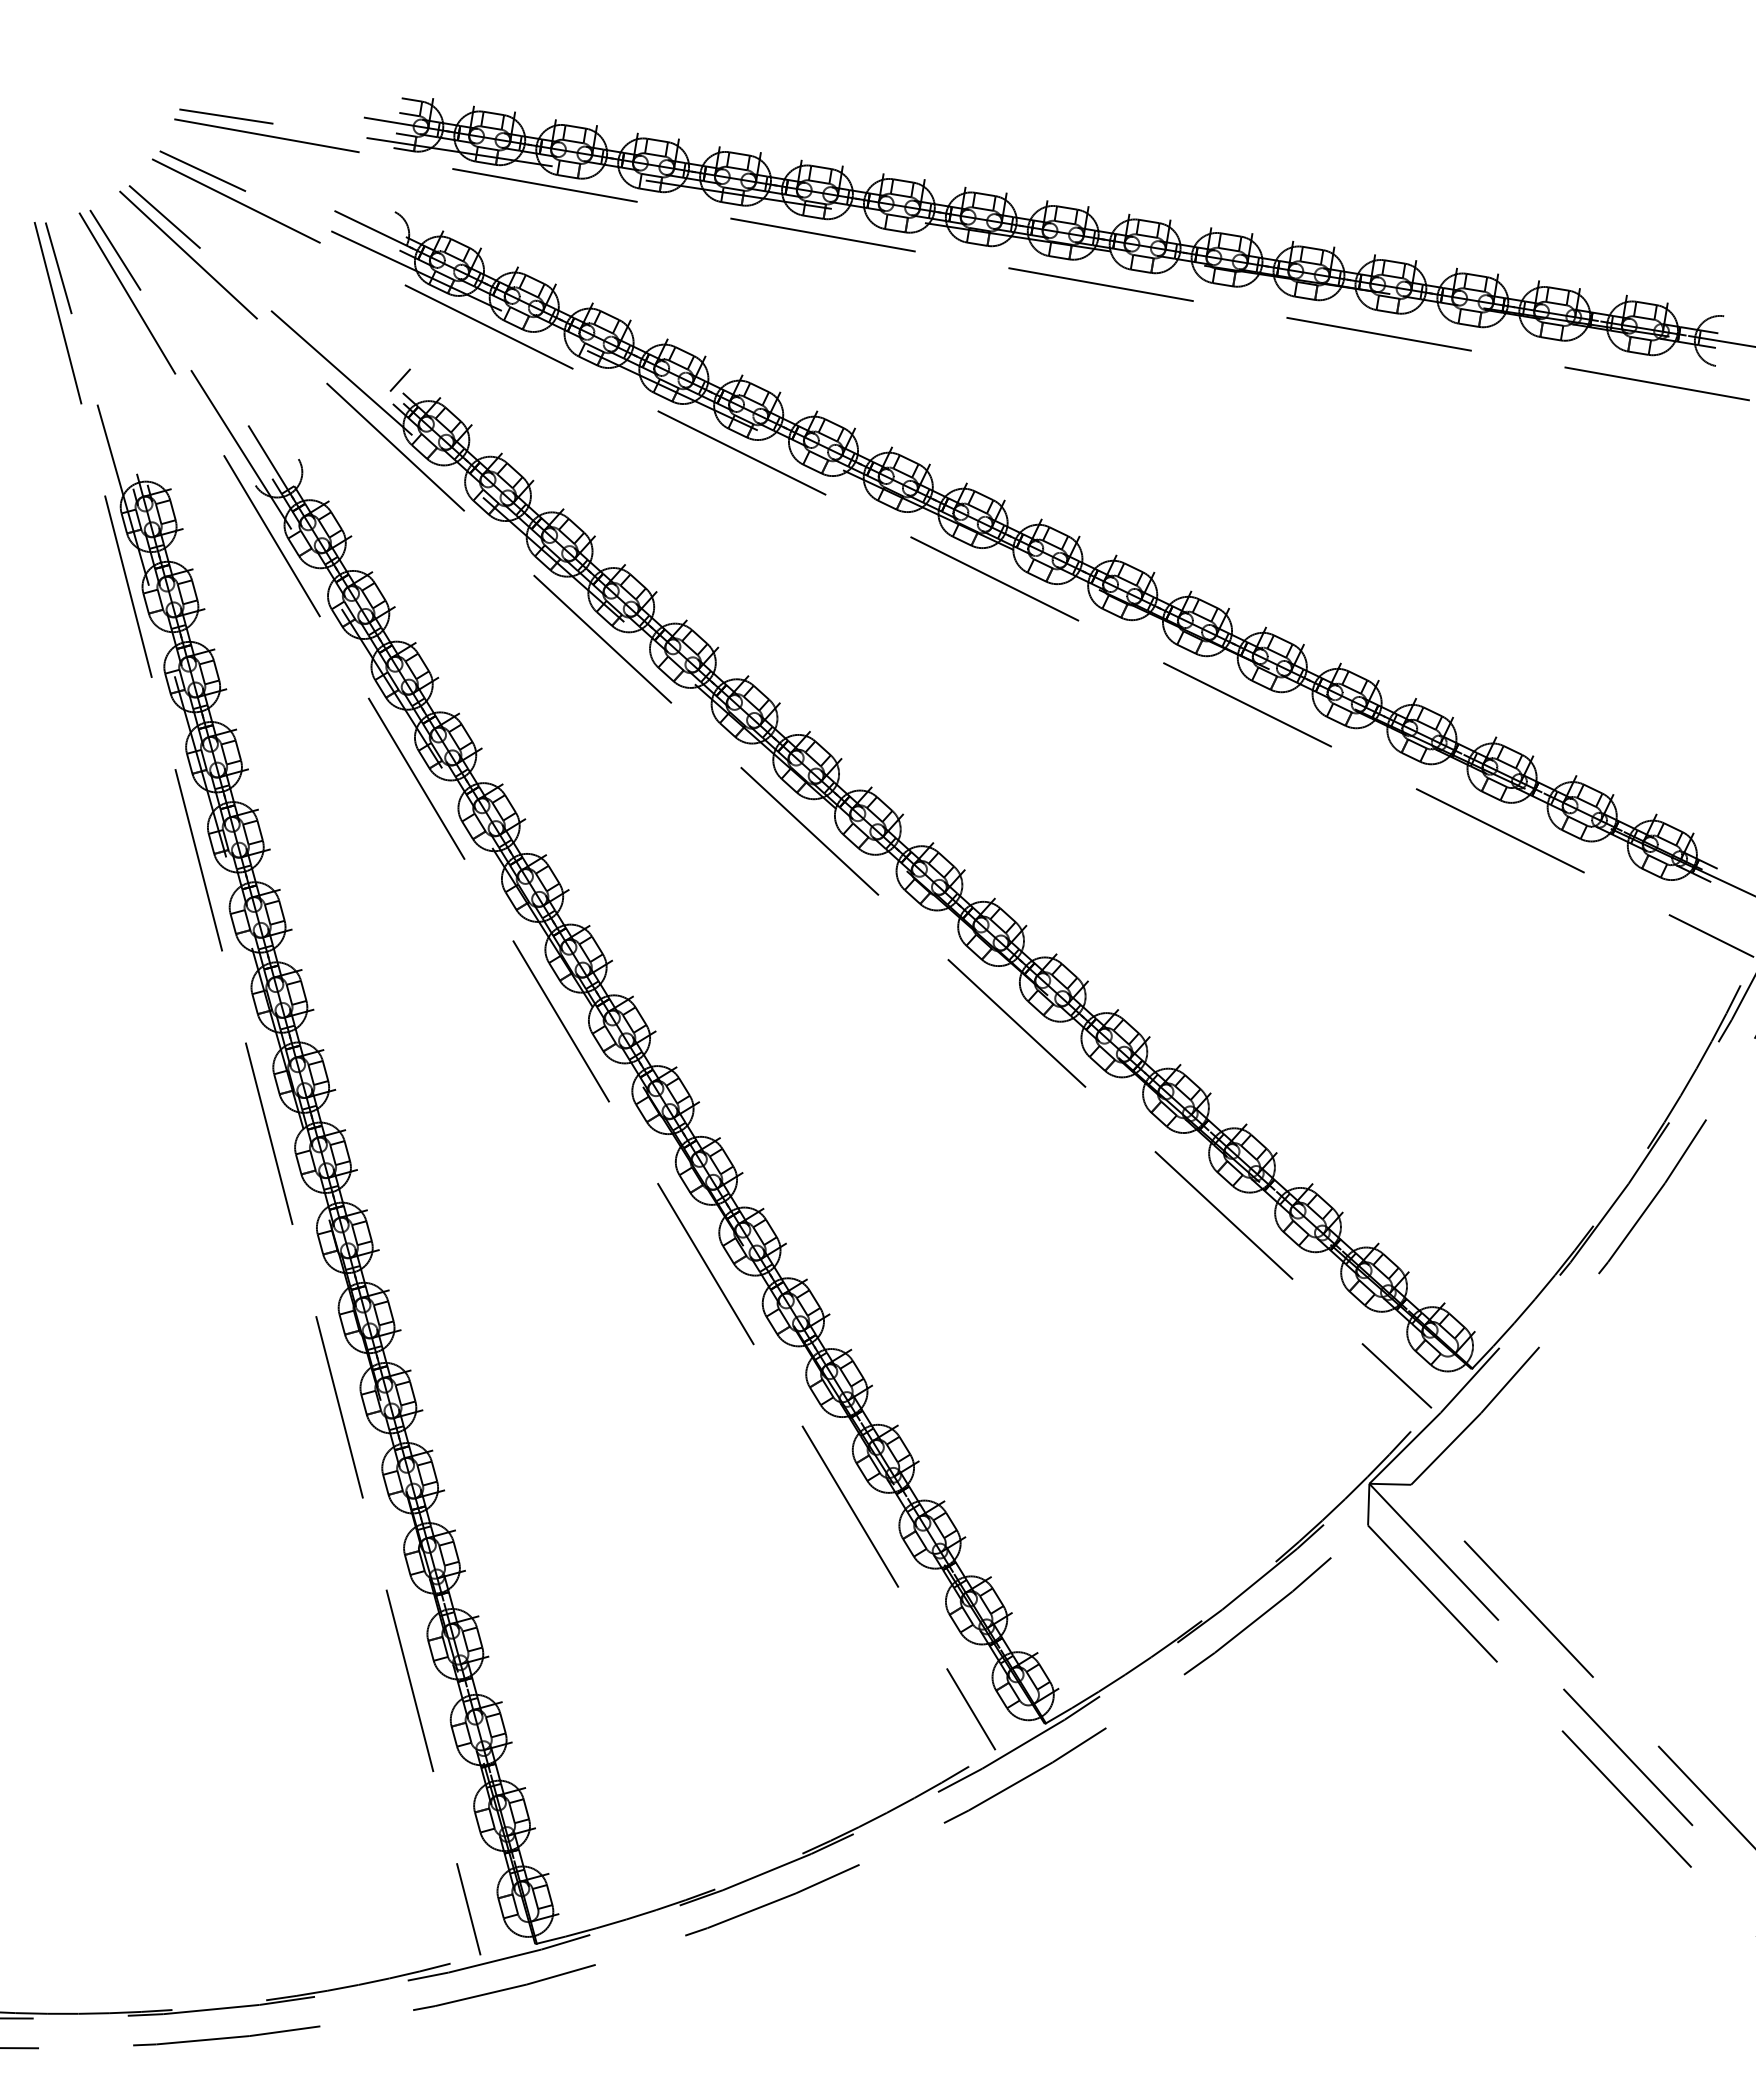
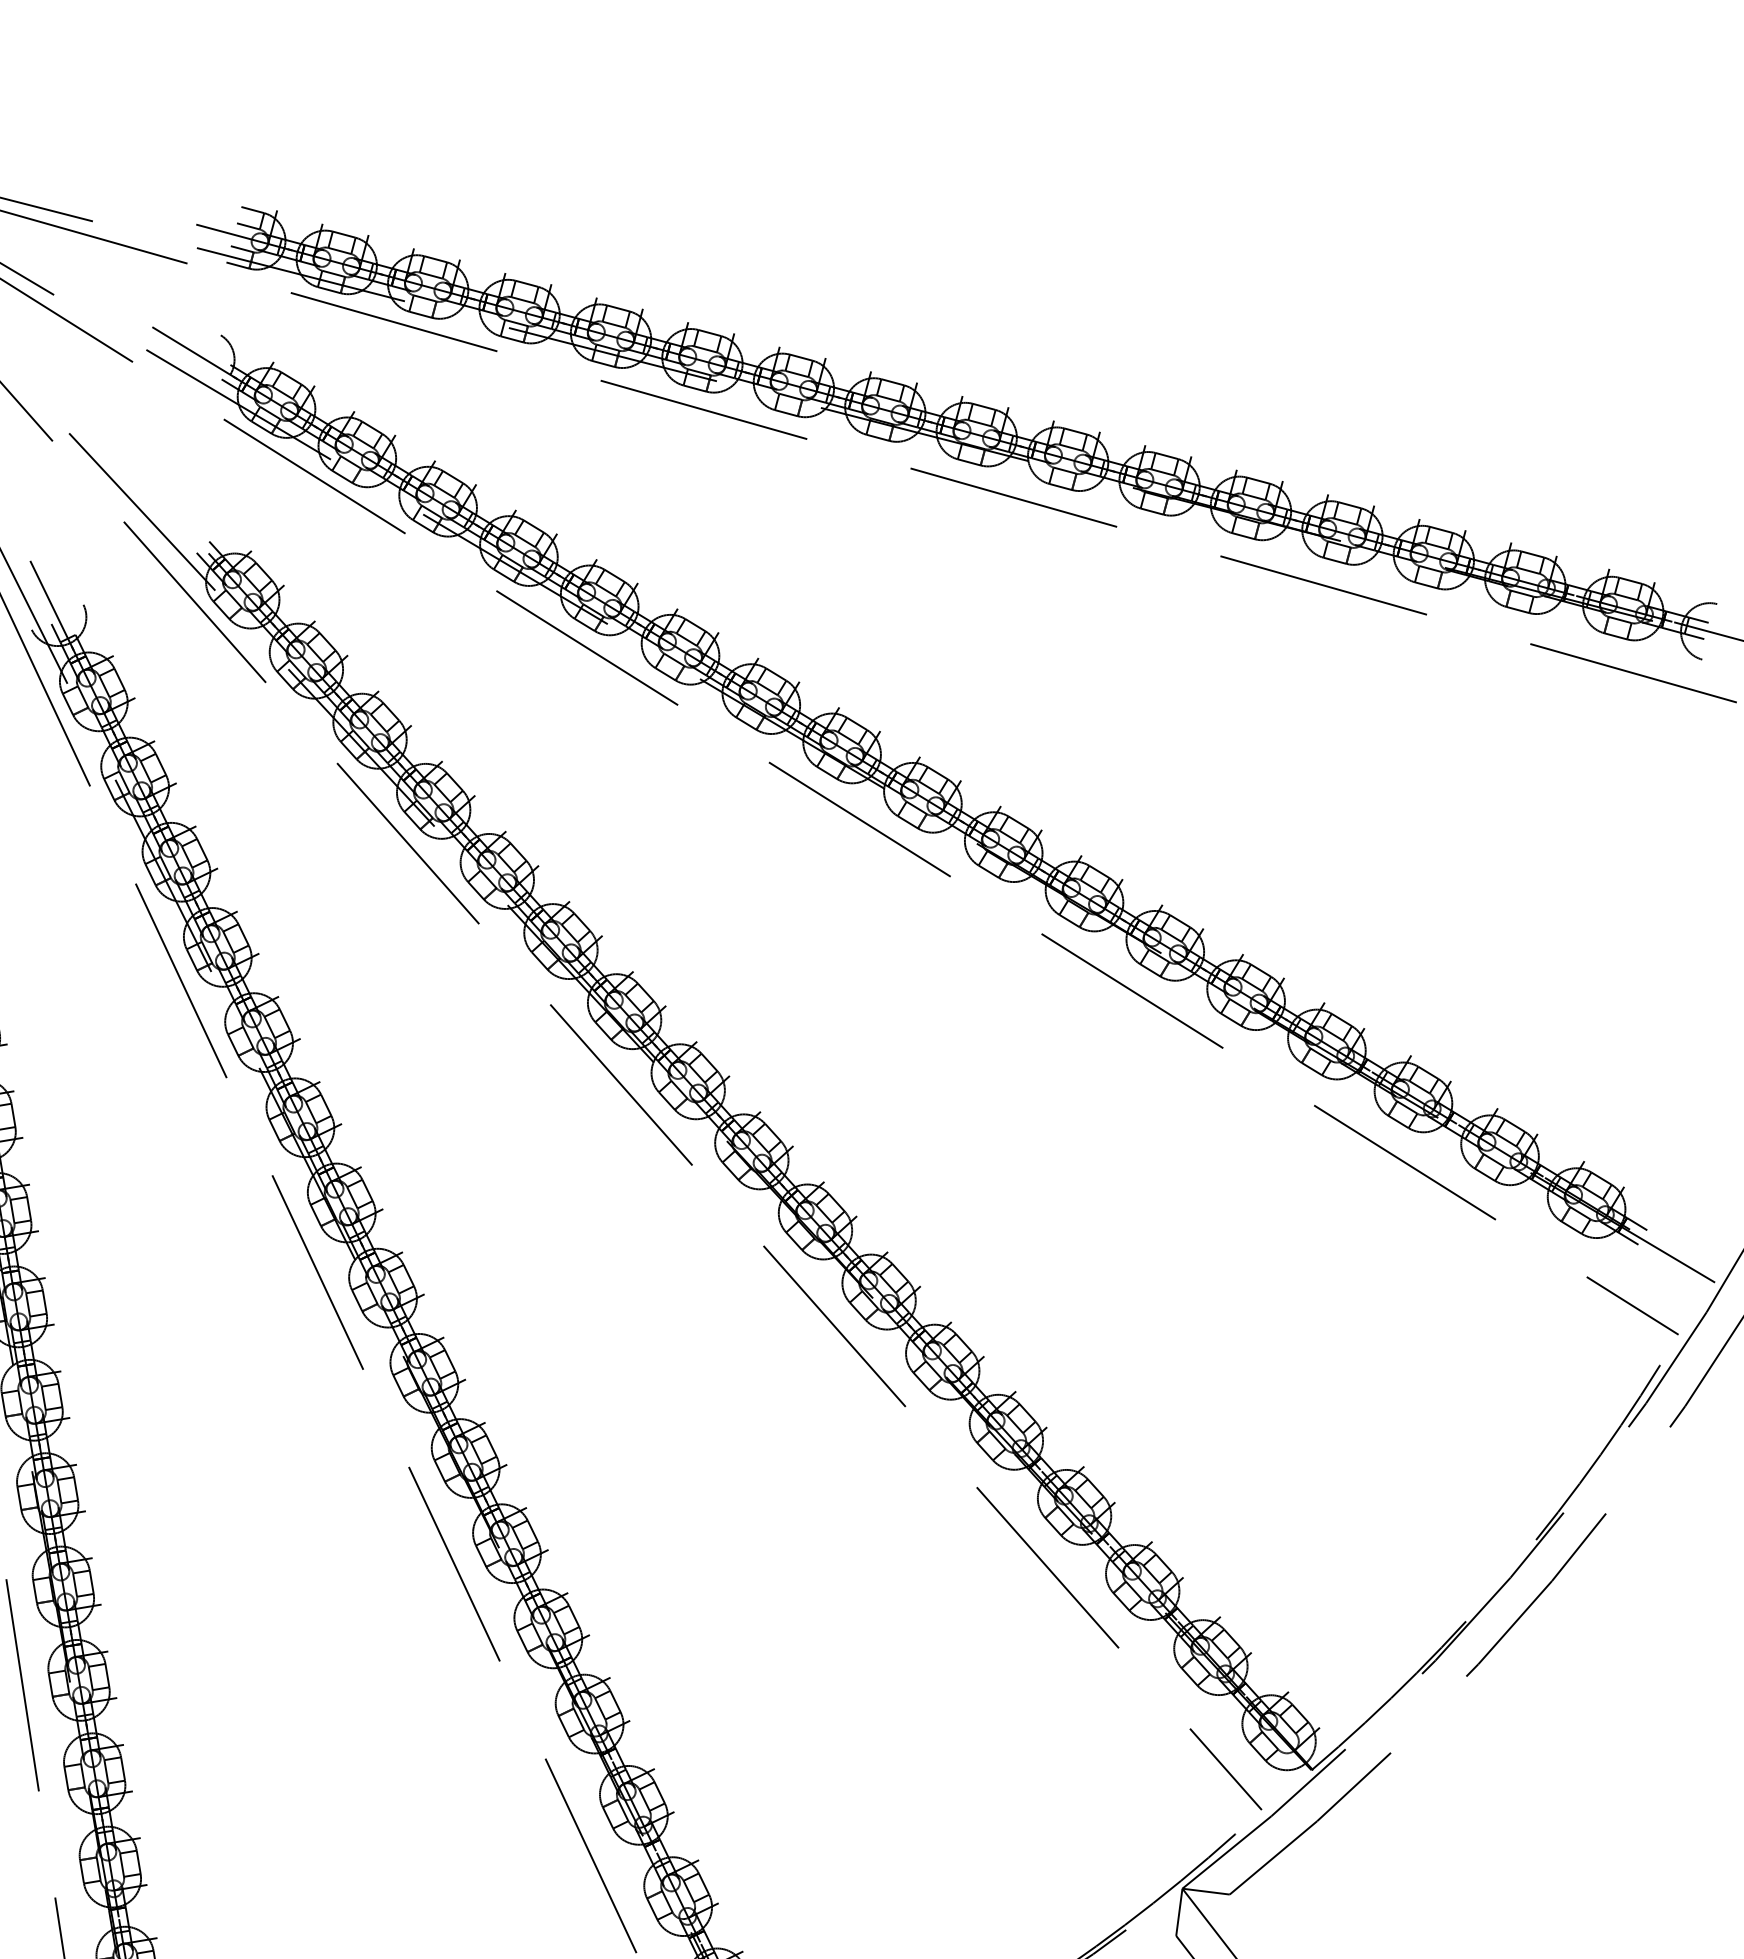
line: (400, 379) -> (208, 525), removed

